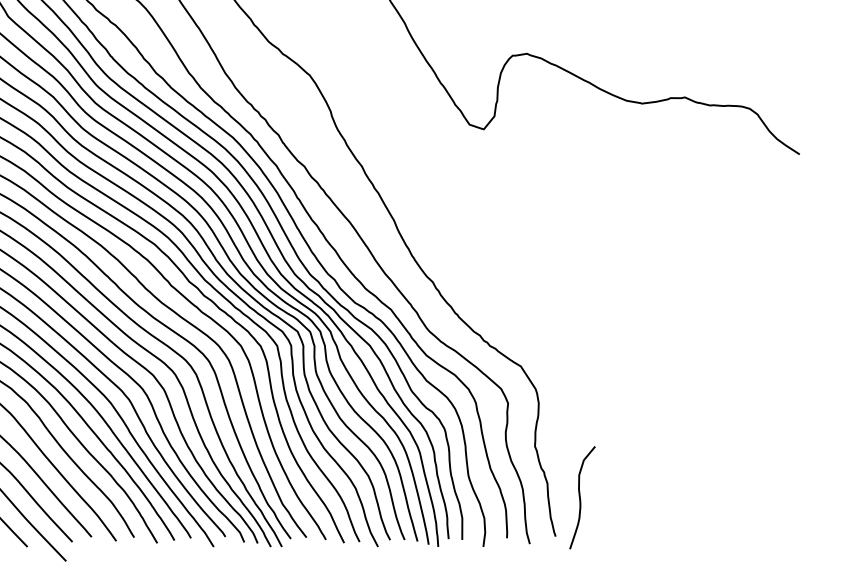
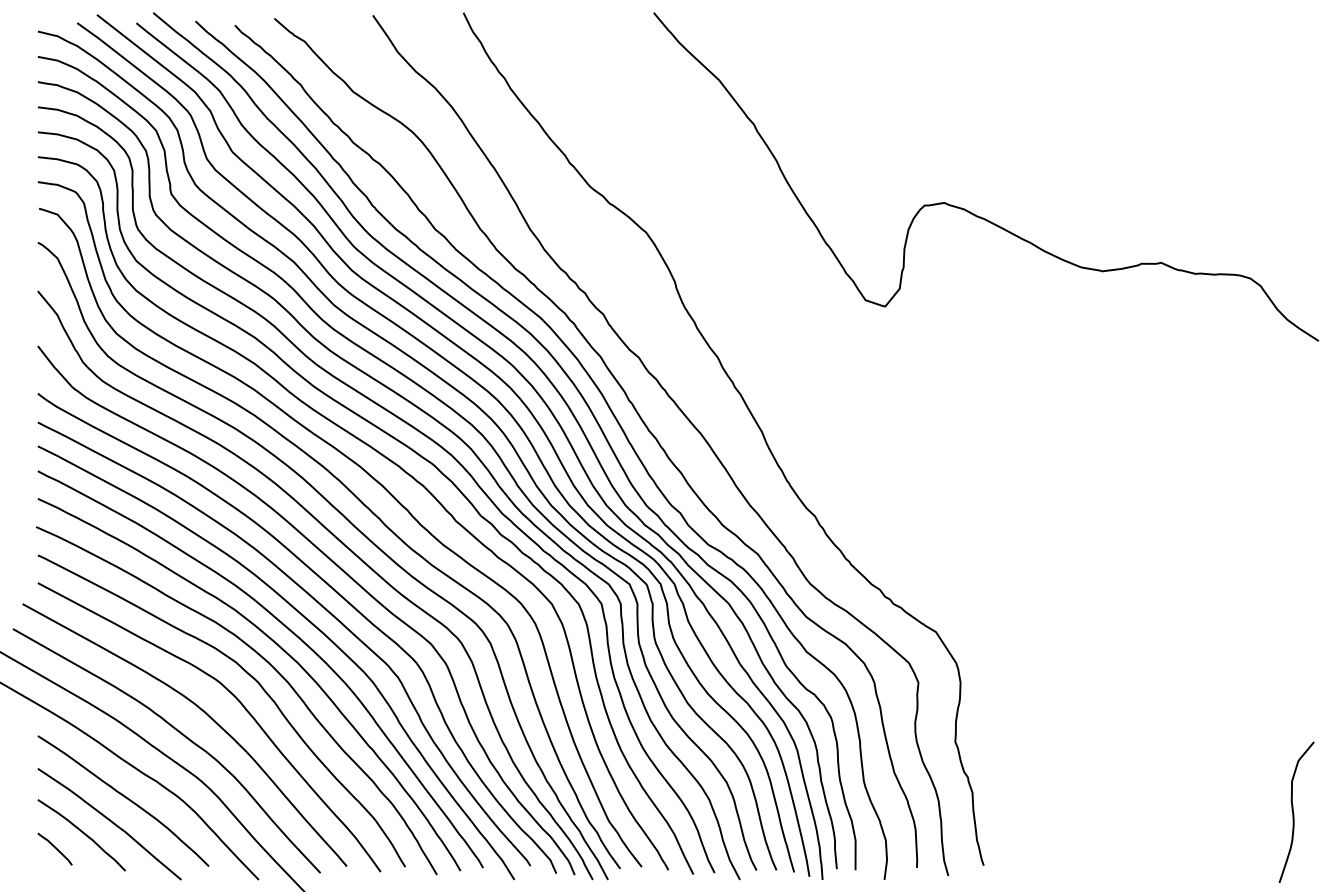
curve: (580, 498) -> (1294, 813), moved

